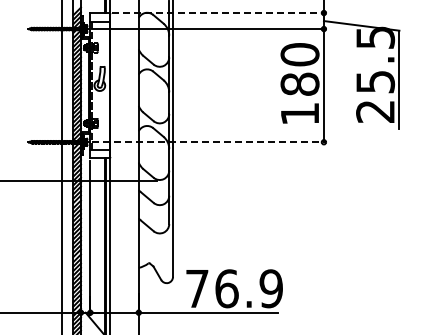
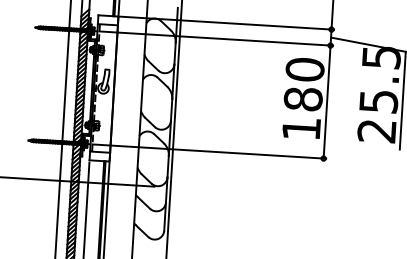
line: (219, 13) -> (227, 23), dashed -> solid
line: (209, 142) -> (209, 151), dashed -> solid

